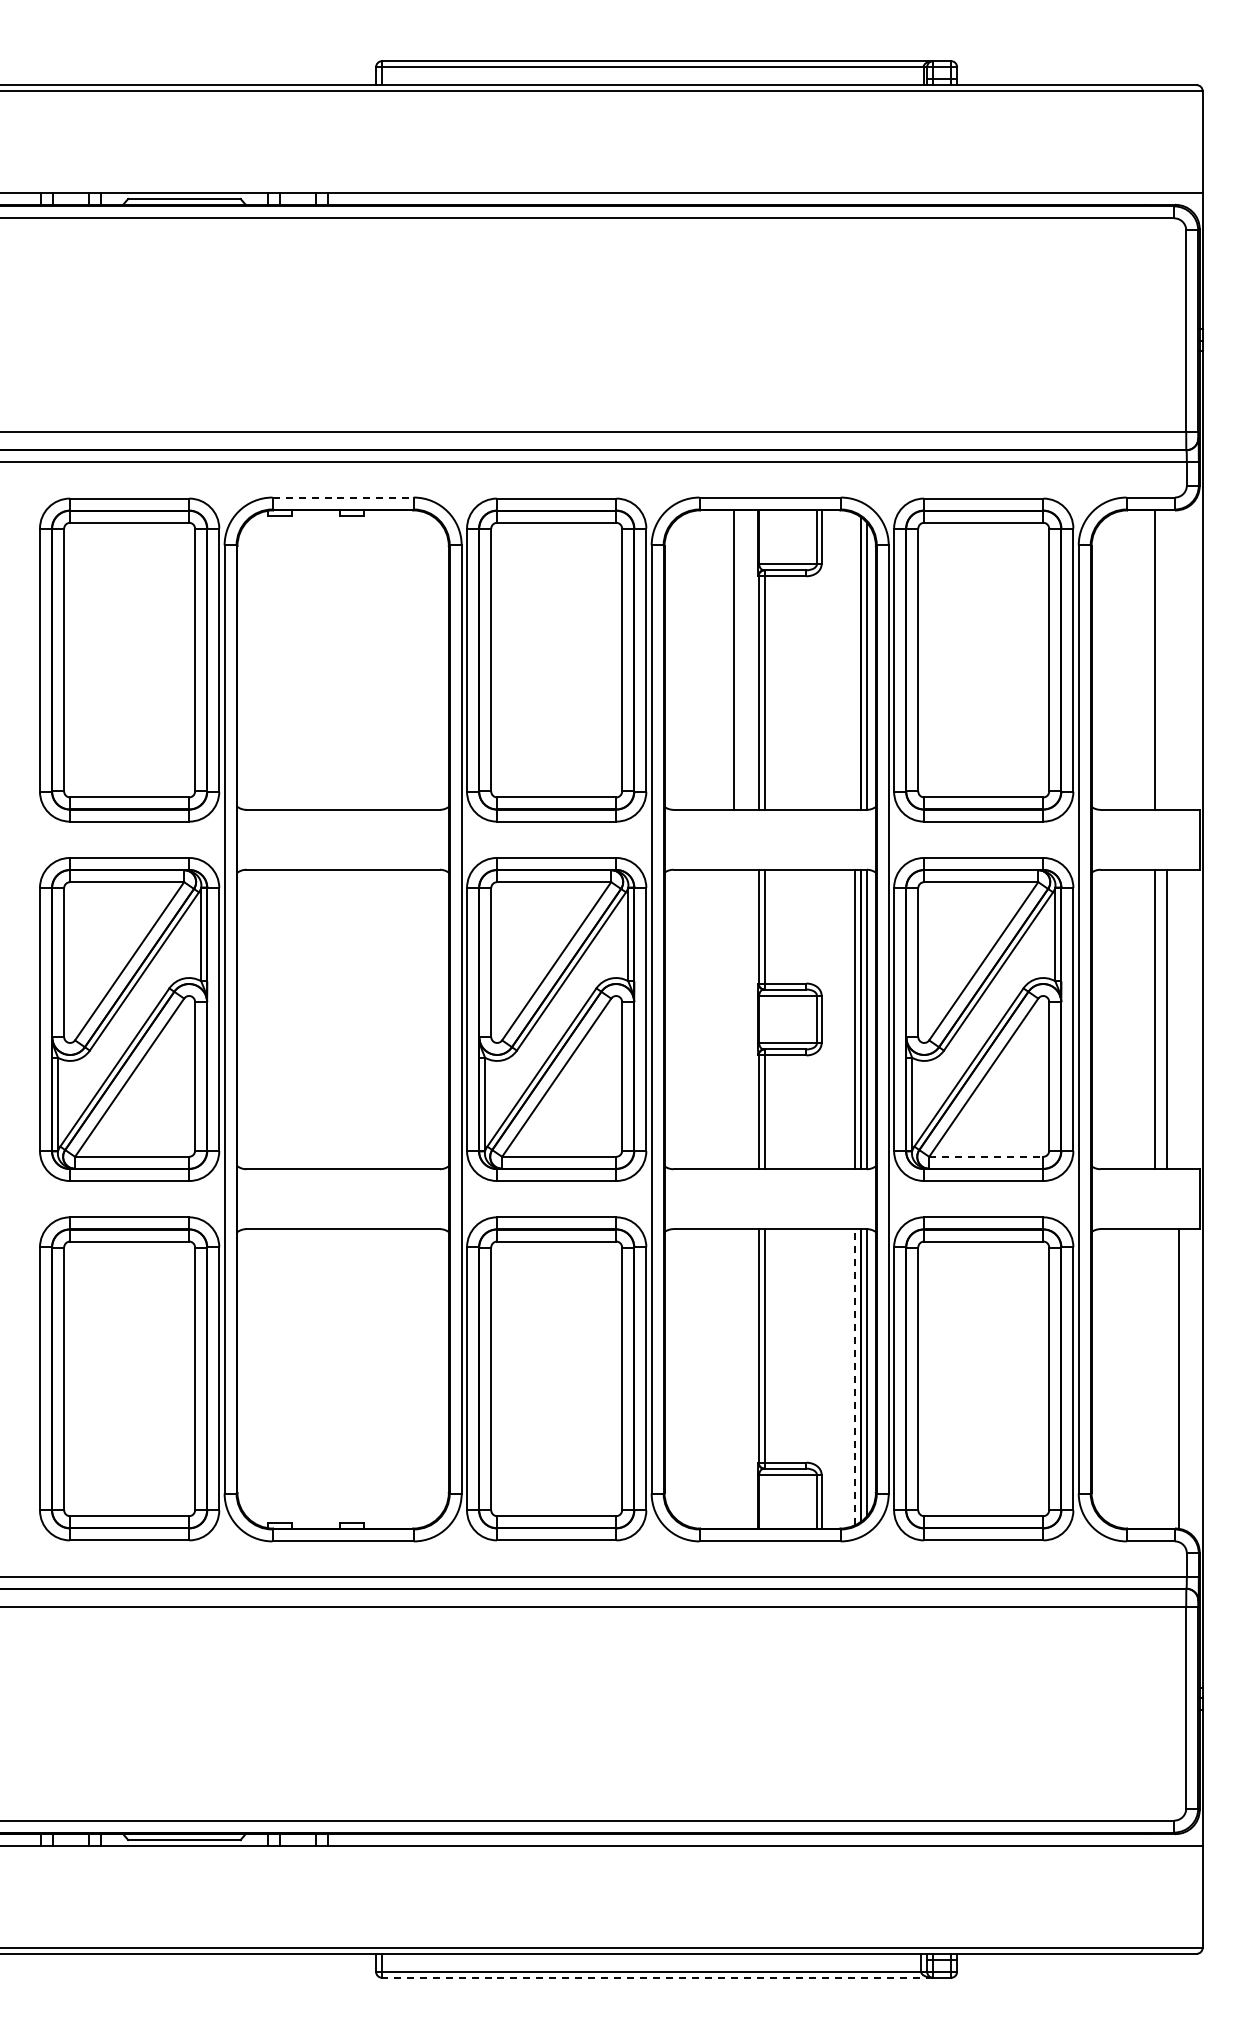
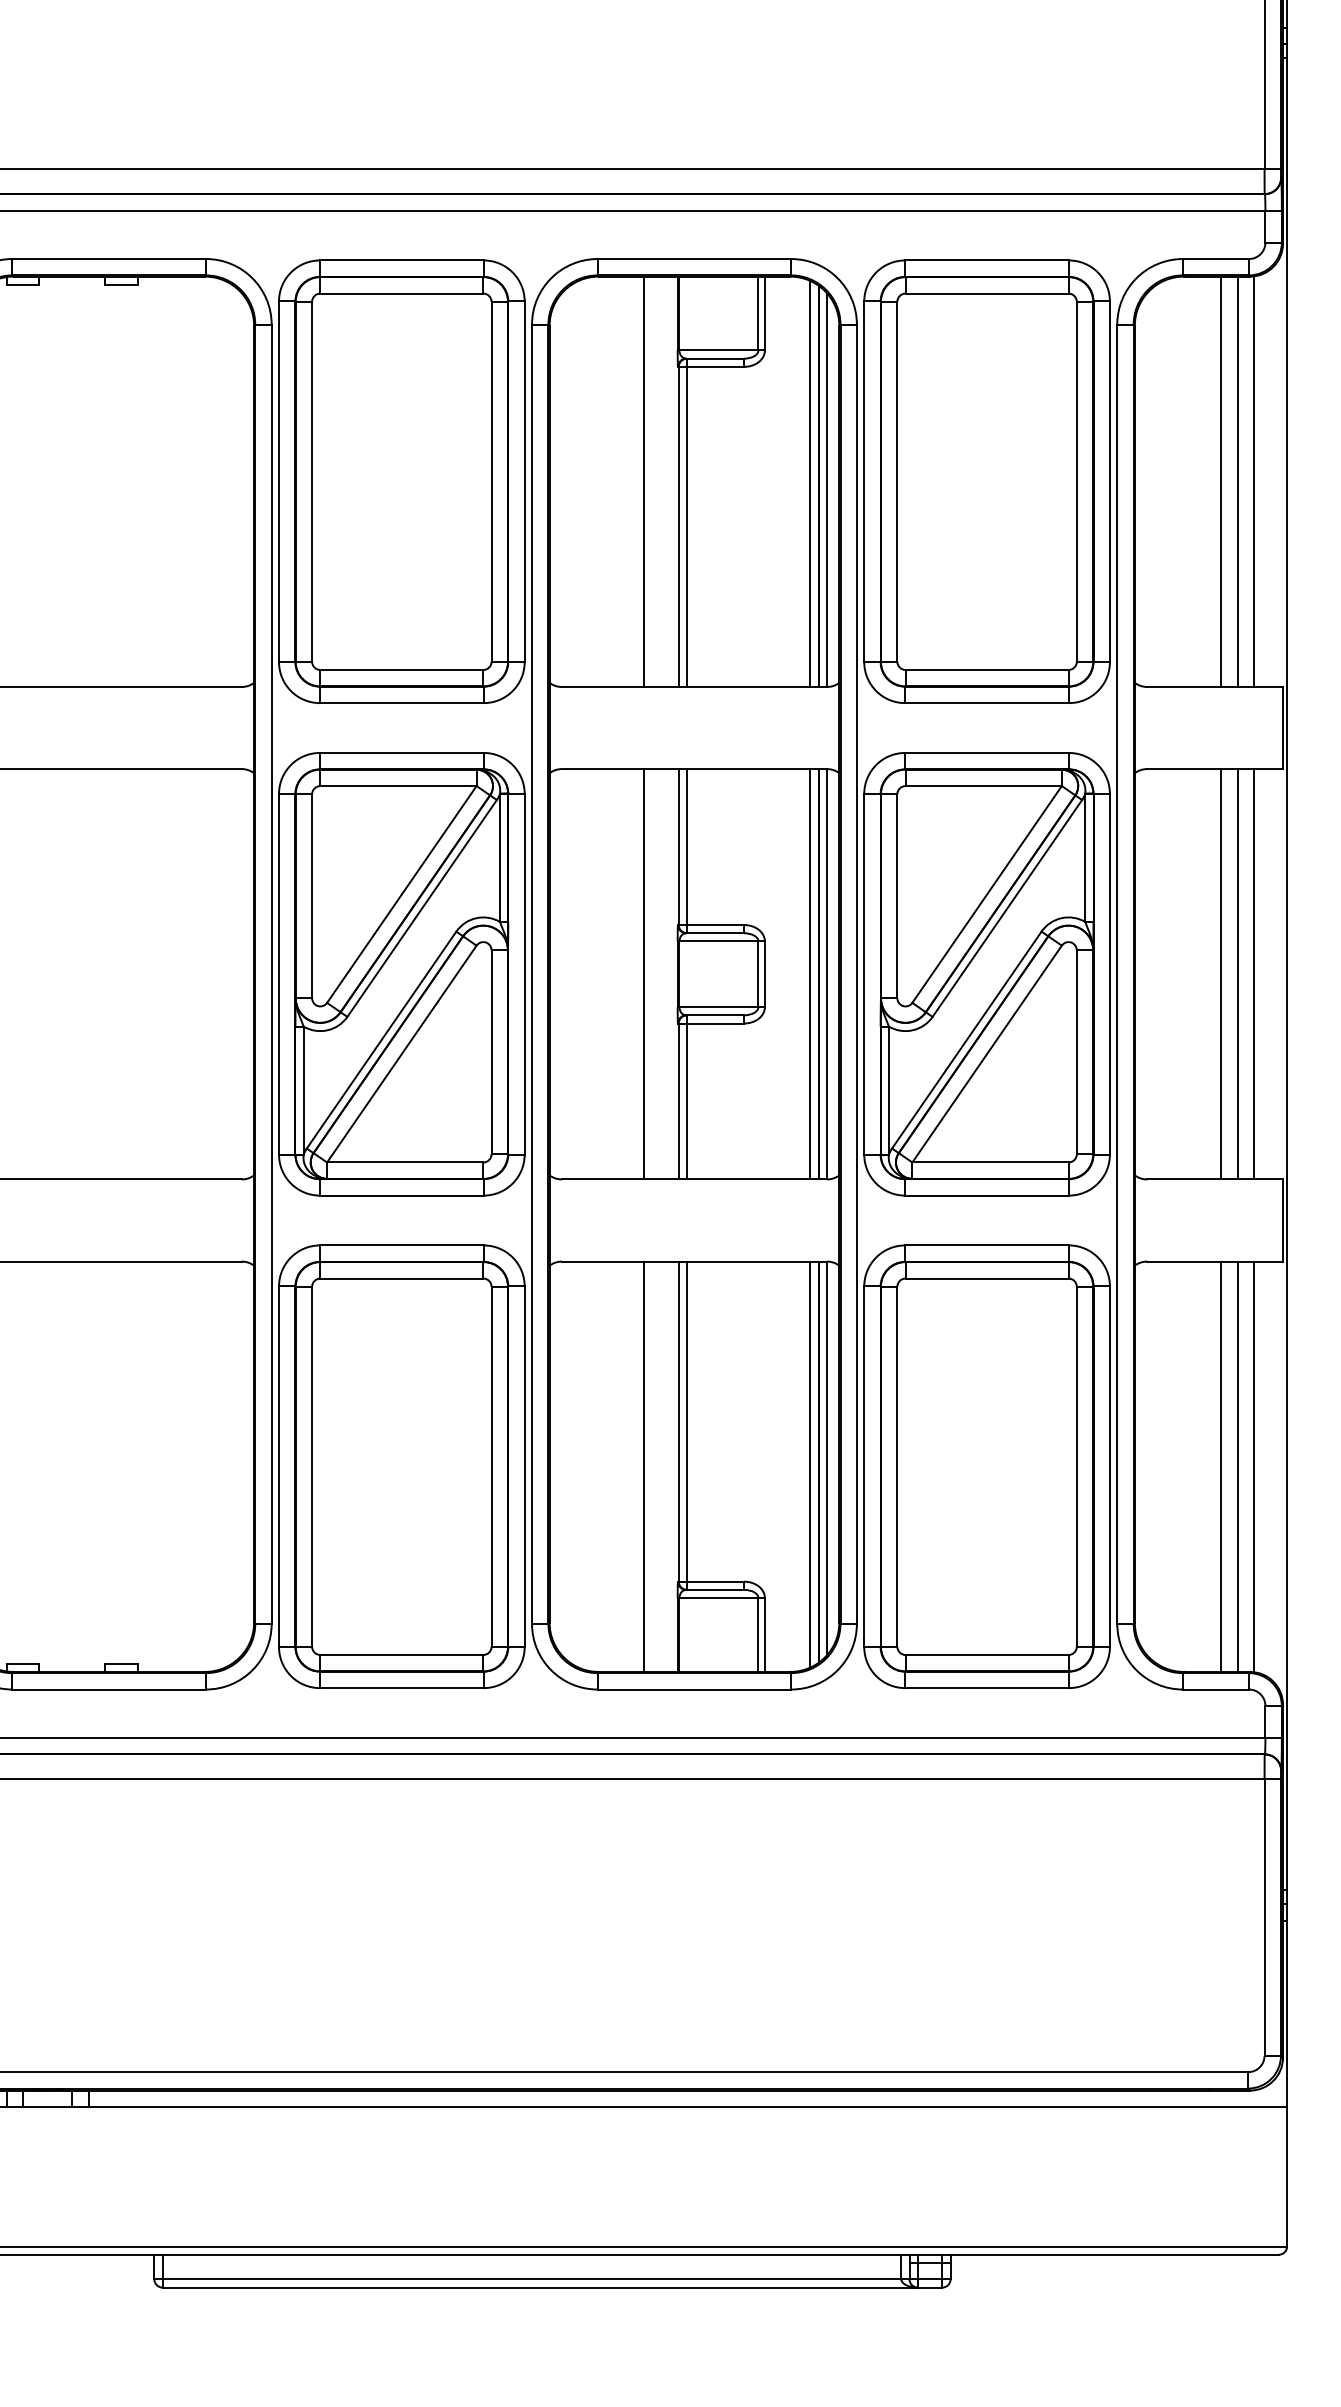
line: (343, 497) -> (109, 258), dashed -> solid
line: (1166, 659) -> (1237, 480), added
line: (1178, 659) -> (1253, 480), added
line: (854, 661) -> (809, 483), added
line: (733, 1019) -> (644, 974), added
line: (1178, 1019) -> (1253, 974), added
line: (986, 1156) -> (990, 1162), dashed -> solid
line: (854, 1376) -> (809, 1463), dashed -> solid
line: (733, 1378) -> (644, 1466), added
line: (1154, 1378) -> (1221, 1466), added
line: (1166, 1378) -> (1237, 1466), added
line: (657, 1977) -> (539, 2287), dashed -> solid

